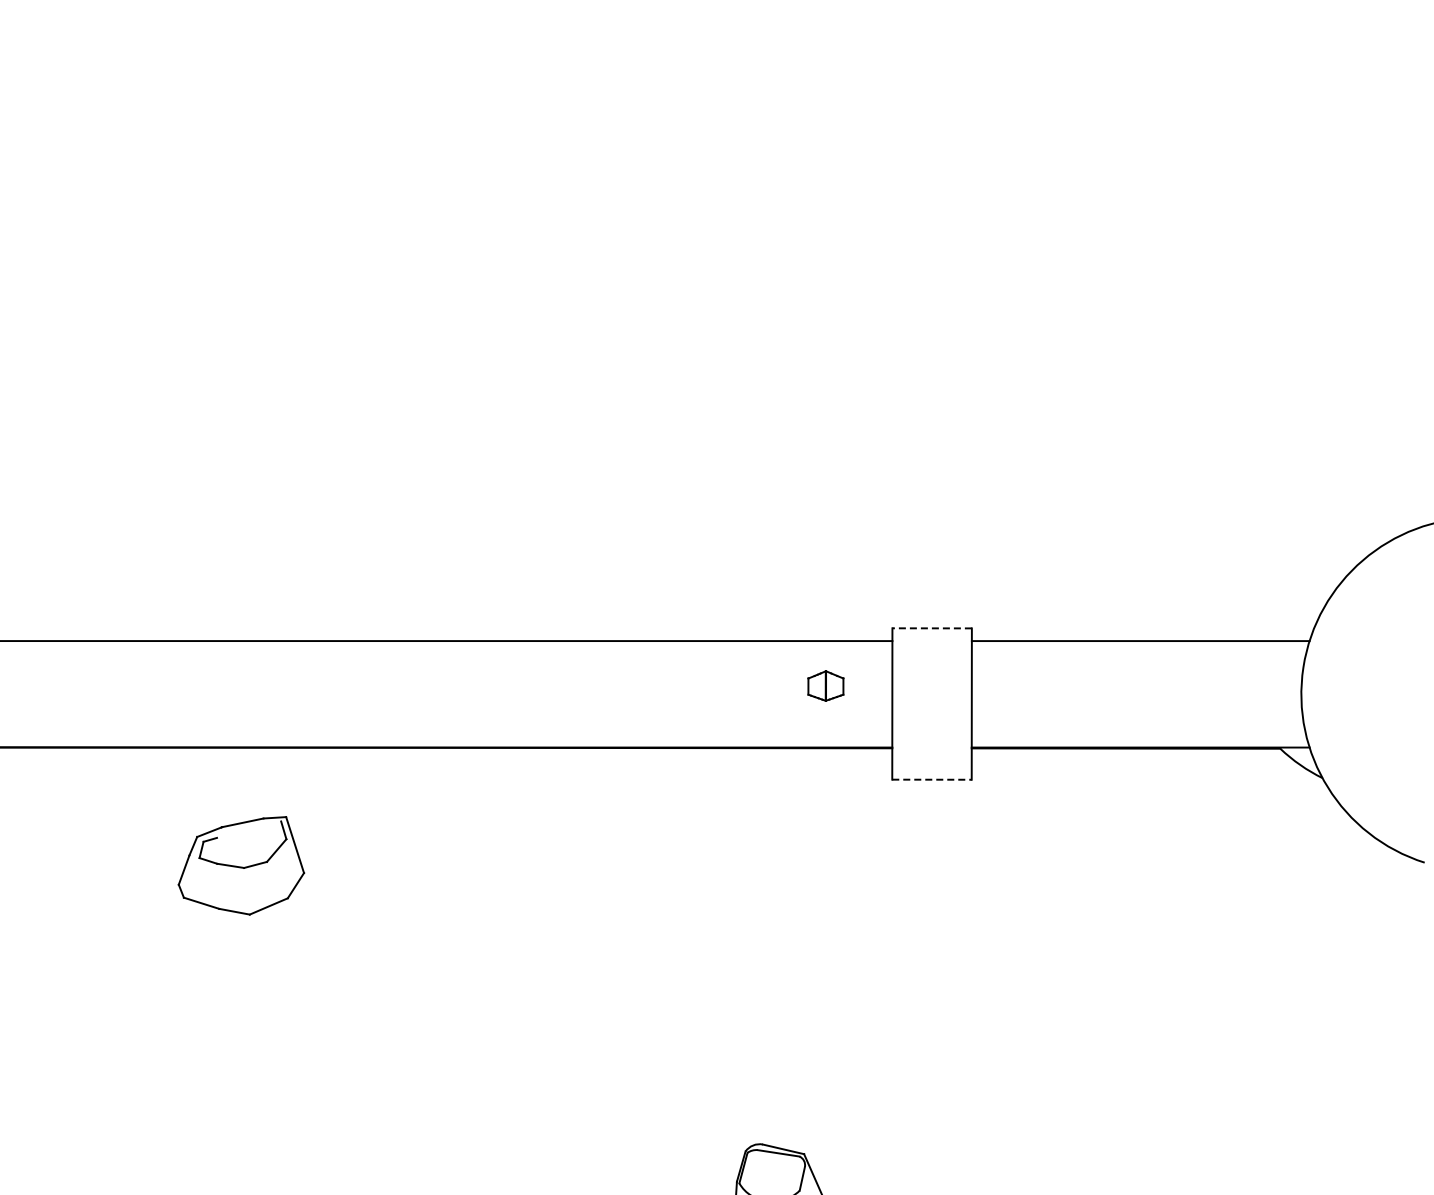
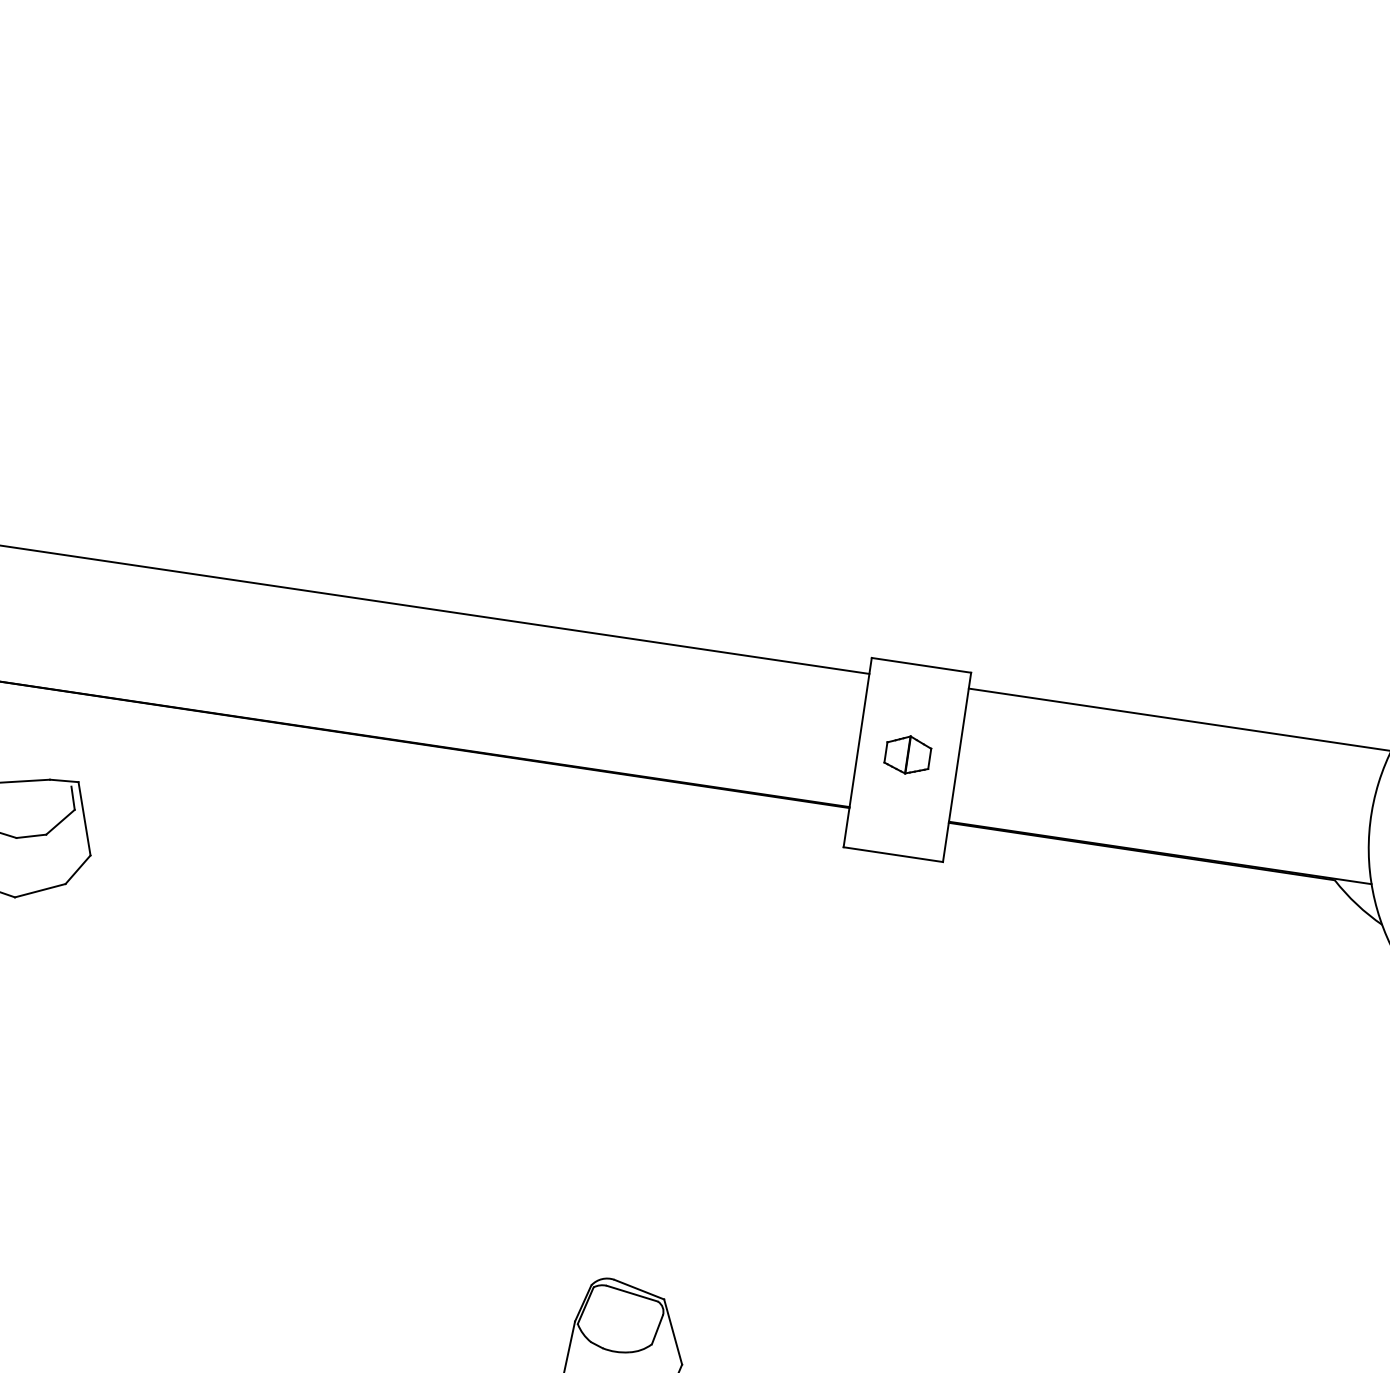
line: (932, 628) -> (921, 665), dashed -> solid
part: (825, 685) -> (907, 754), moved
line: (931, 779) -> (892, 854), dashed -> solid

